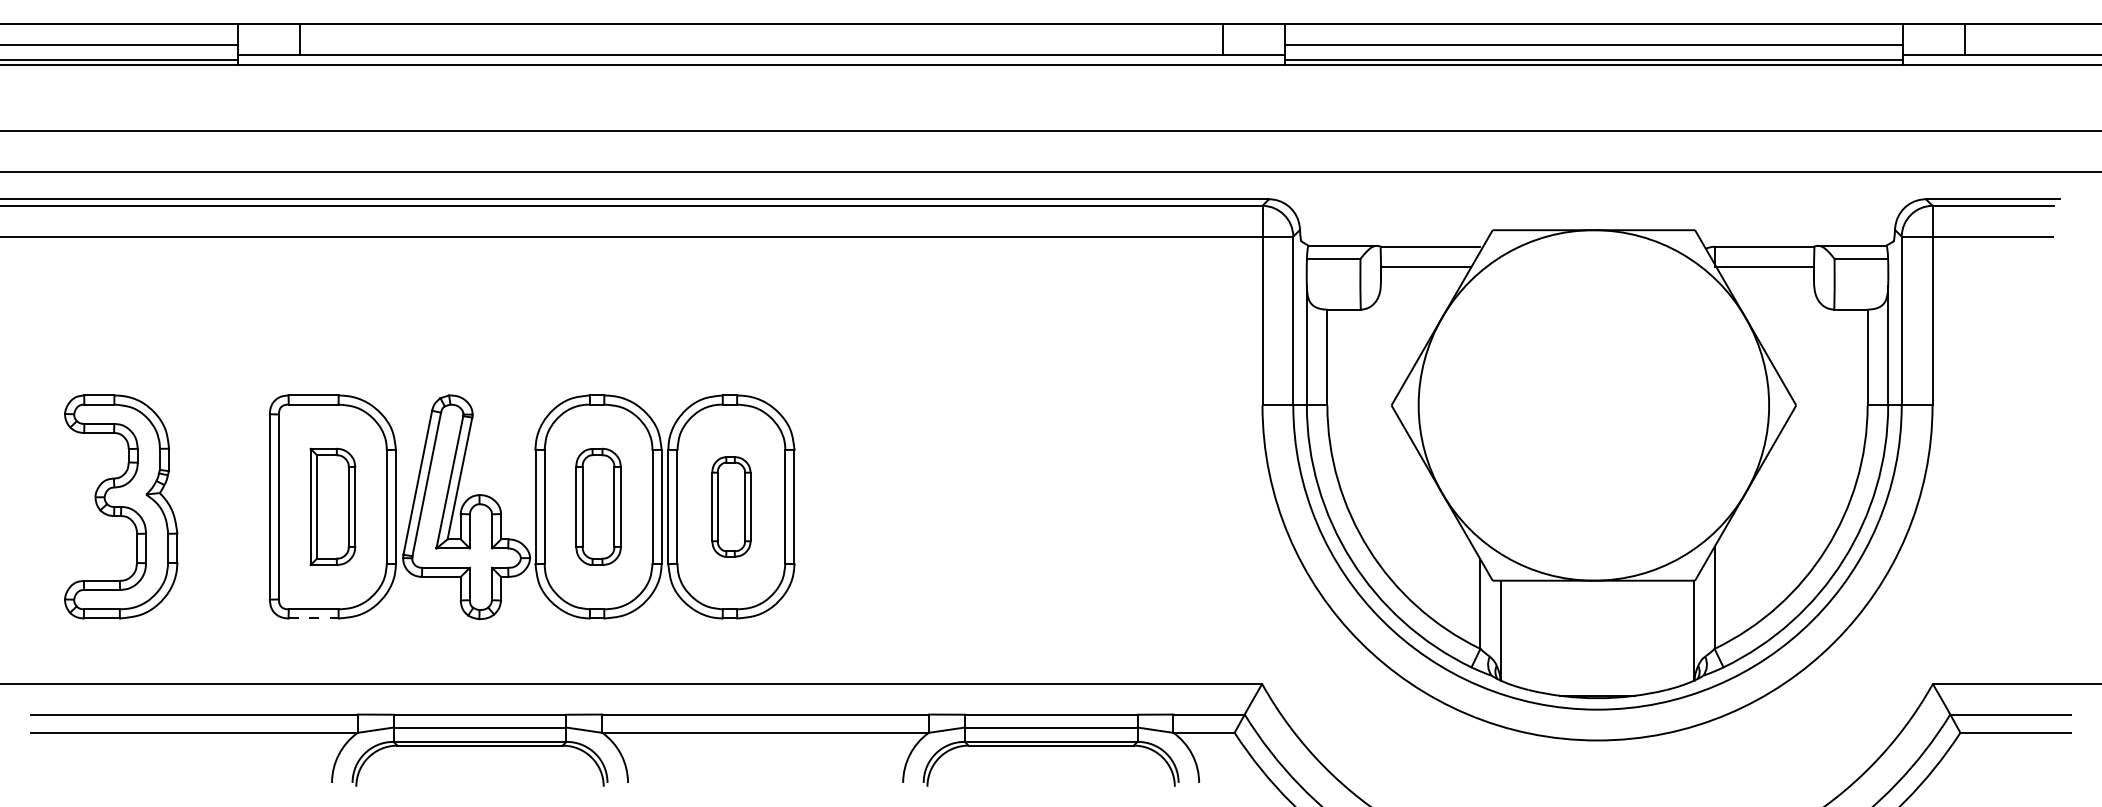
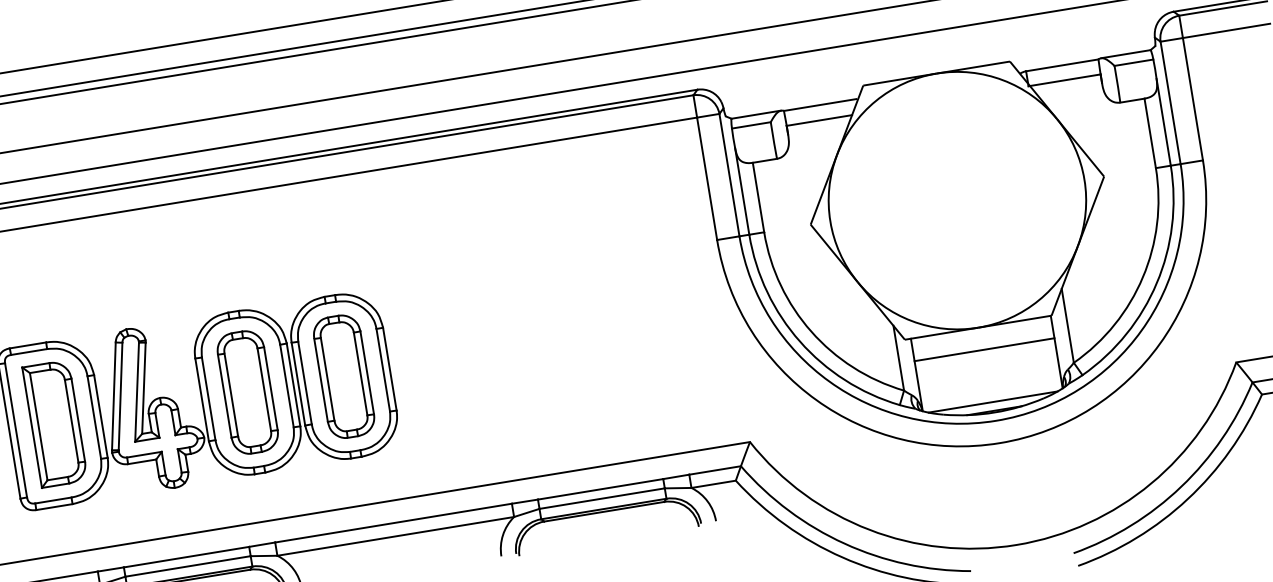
part: (332, 506) -> (54, 423), size x1.43
part: (598, 506) -> (247, 392), size x1.43
part: (731, 506) -> (344, 376), size x1.67
line: (1597, 611) -> (984, 349), added
line: (314, 618) -> (55, 507), dashed -> solid
line: (1597, 683) -> (993, 401), added

